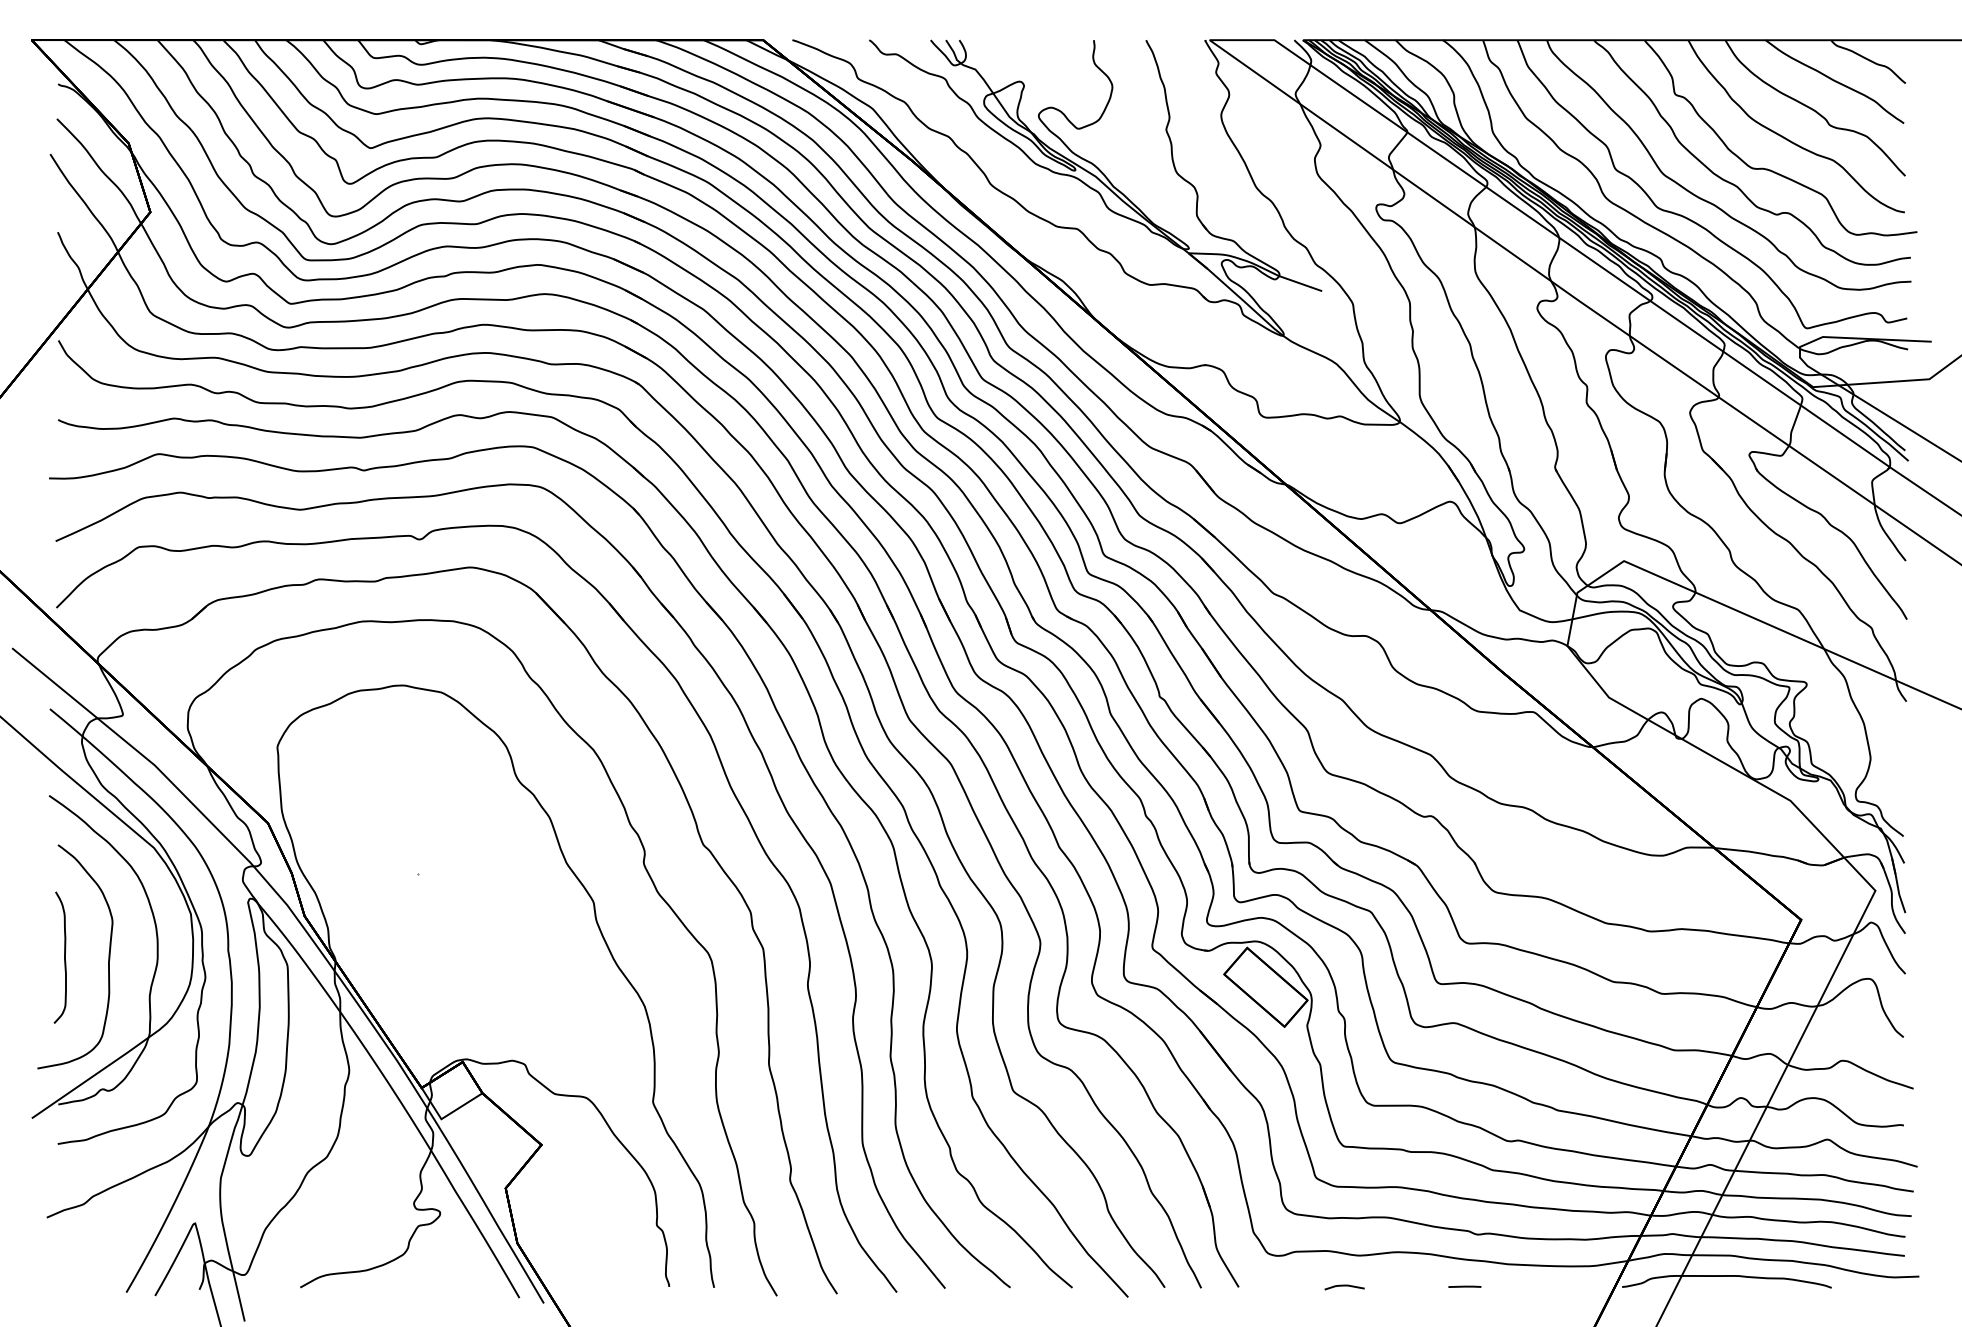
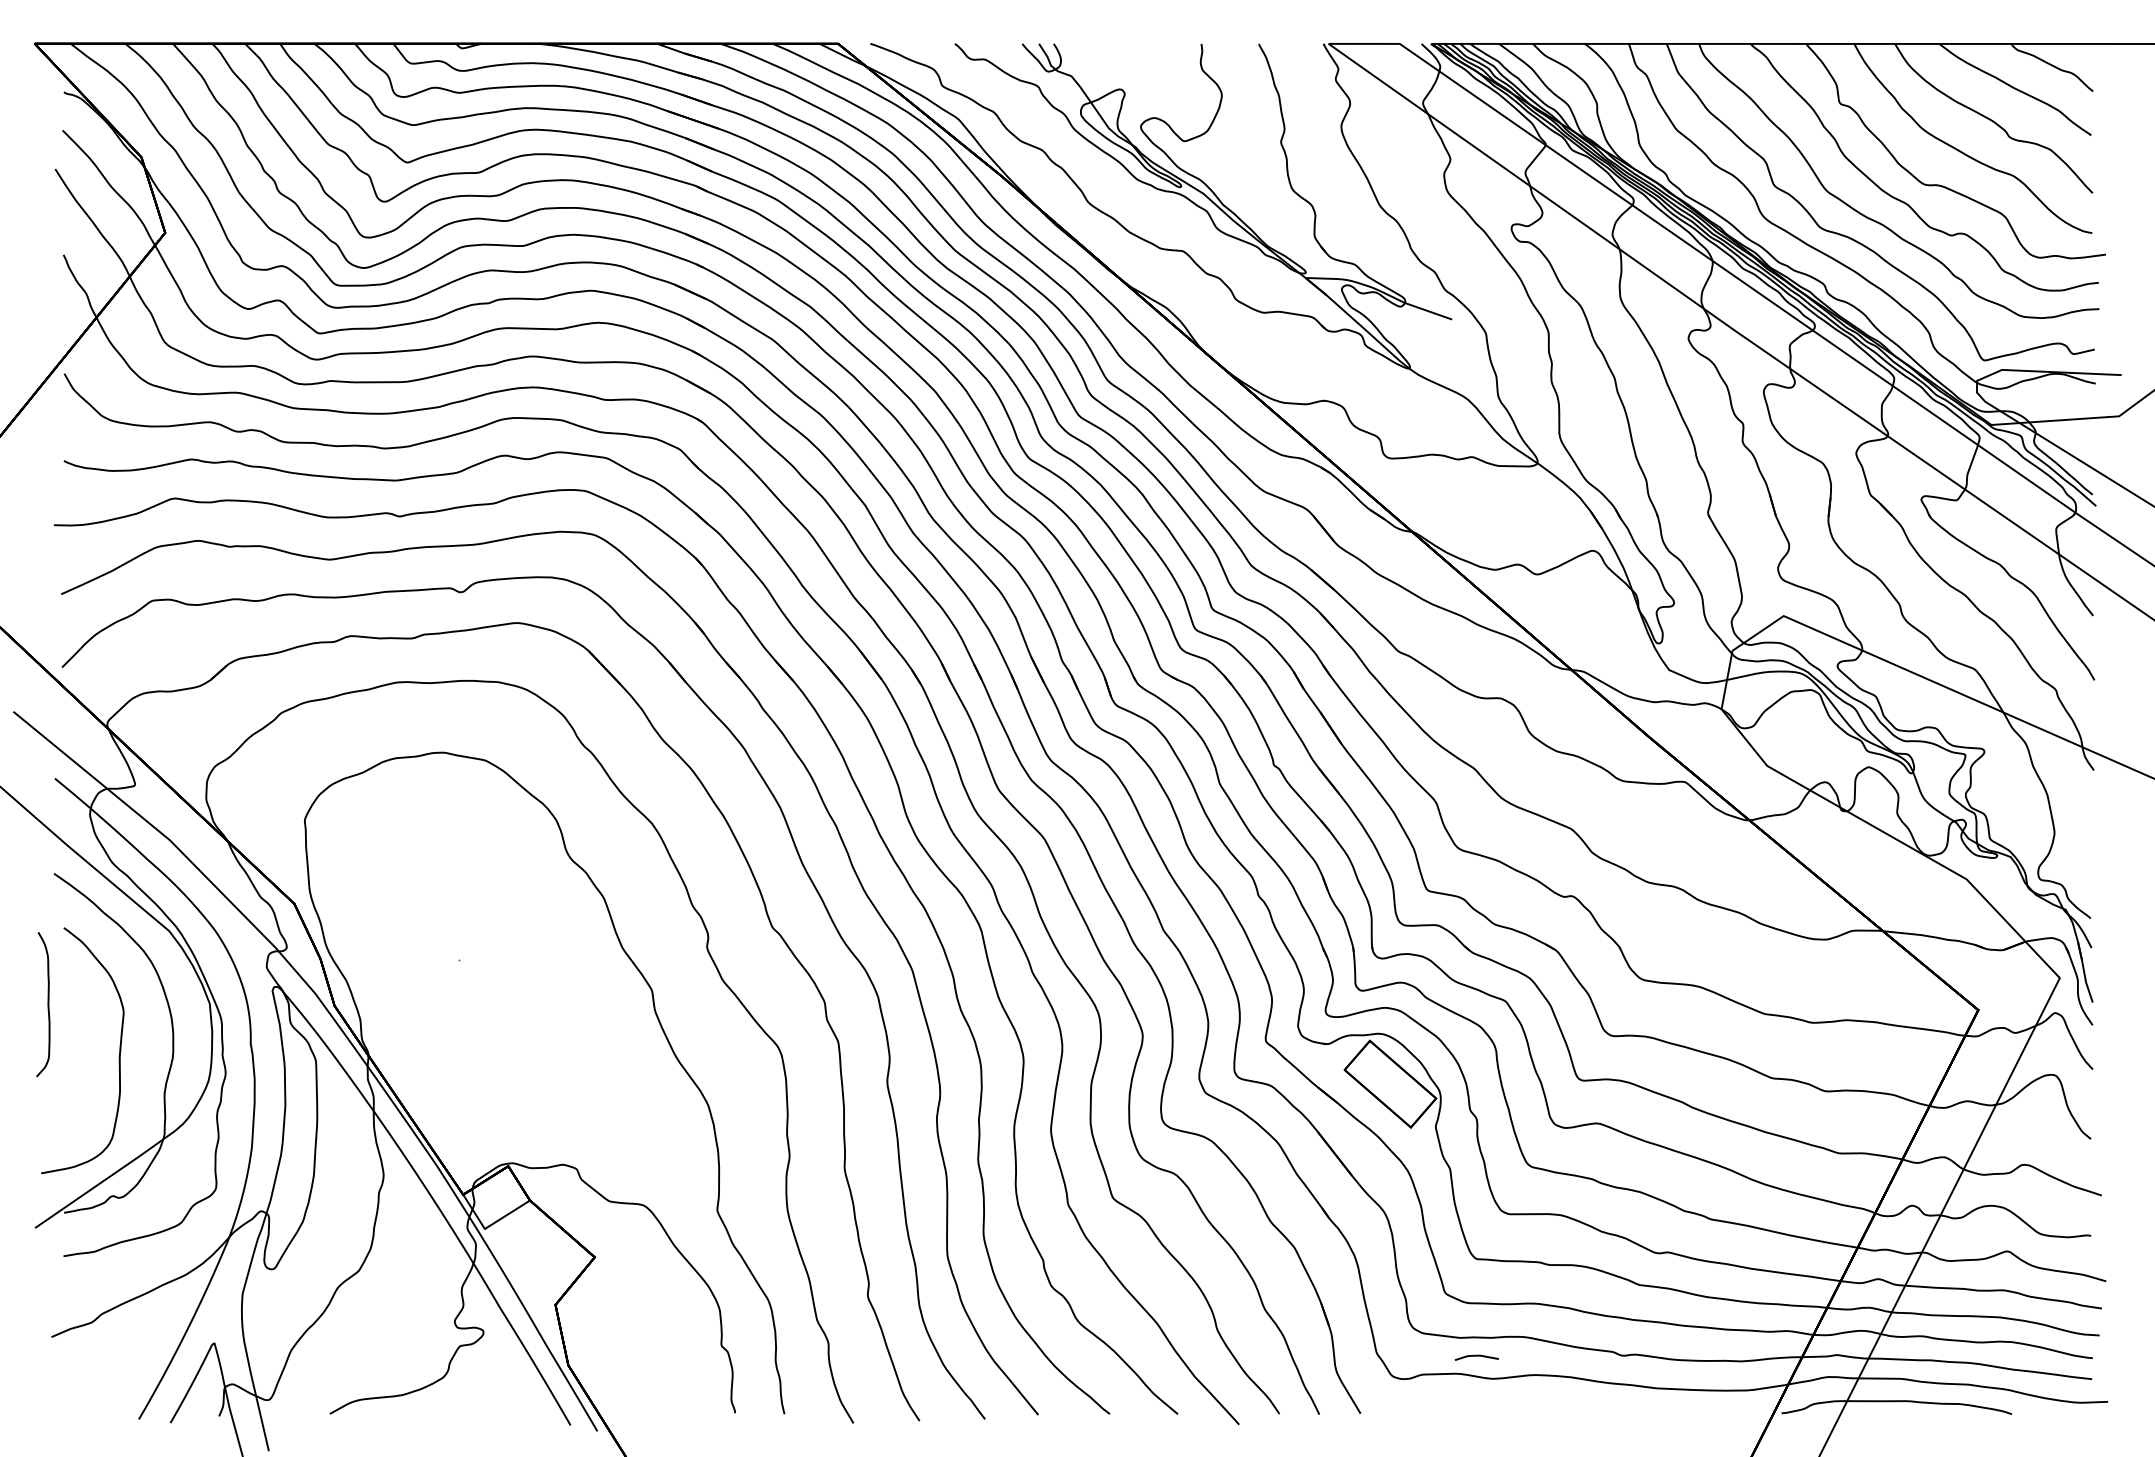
curve: (64, 957) -> (47, 1004), moved
curve: (1344, 1286) -> (1476, 1356), moved
line: (1464, 1287) -> (1608, 1413), removed

